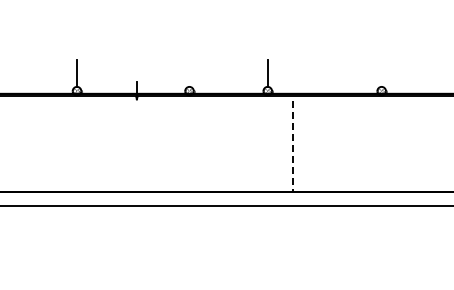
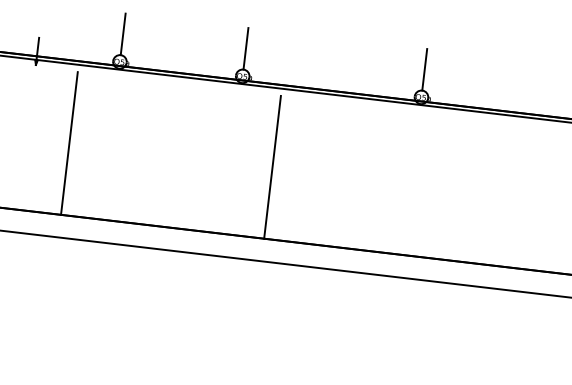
line: (189, 73) -> (123, 34), added
line: (381, 73) -> (424, 69), added
line: (163, 145) -> (69, 142), added
line: (293, 146) -> (272, 167), dashed -> solid

